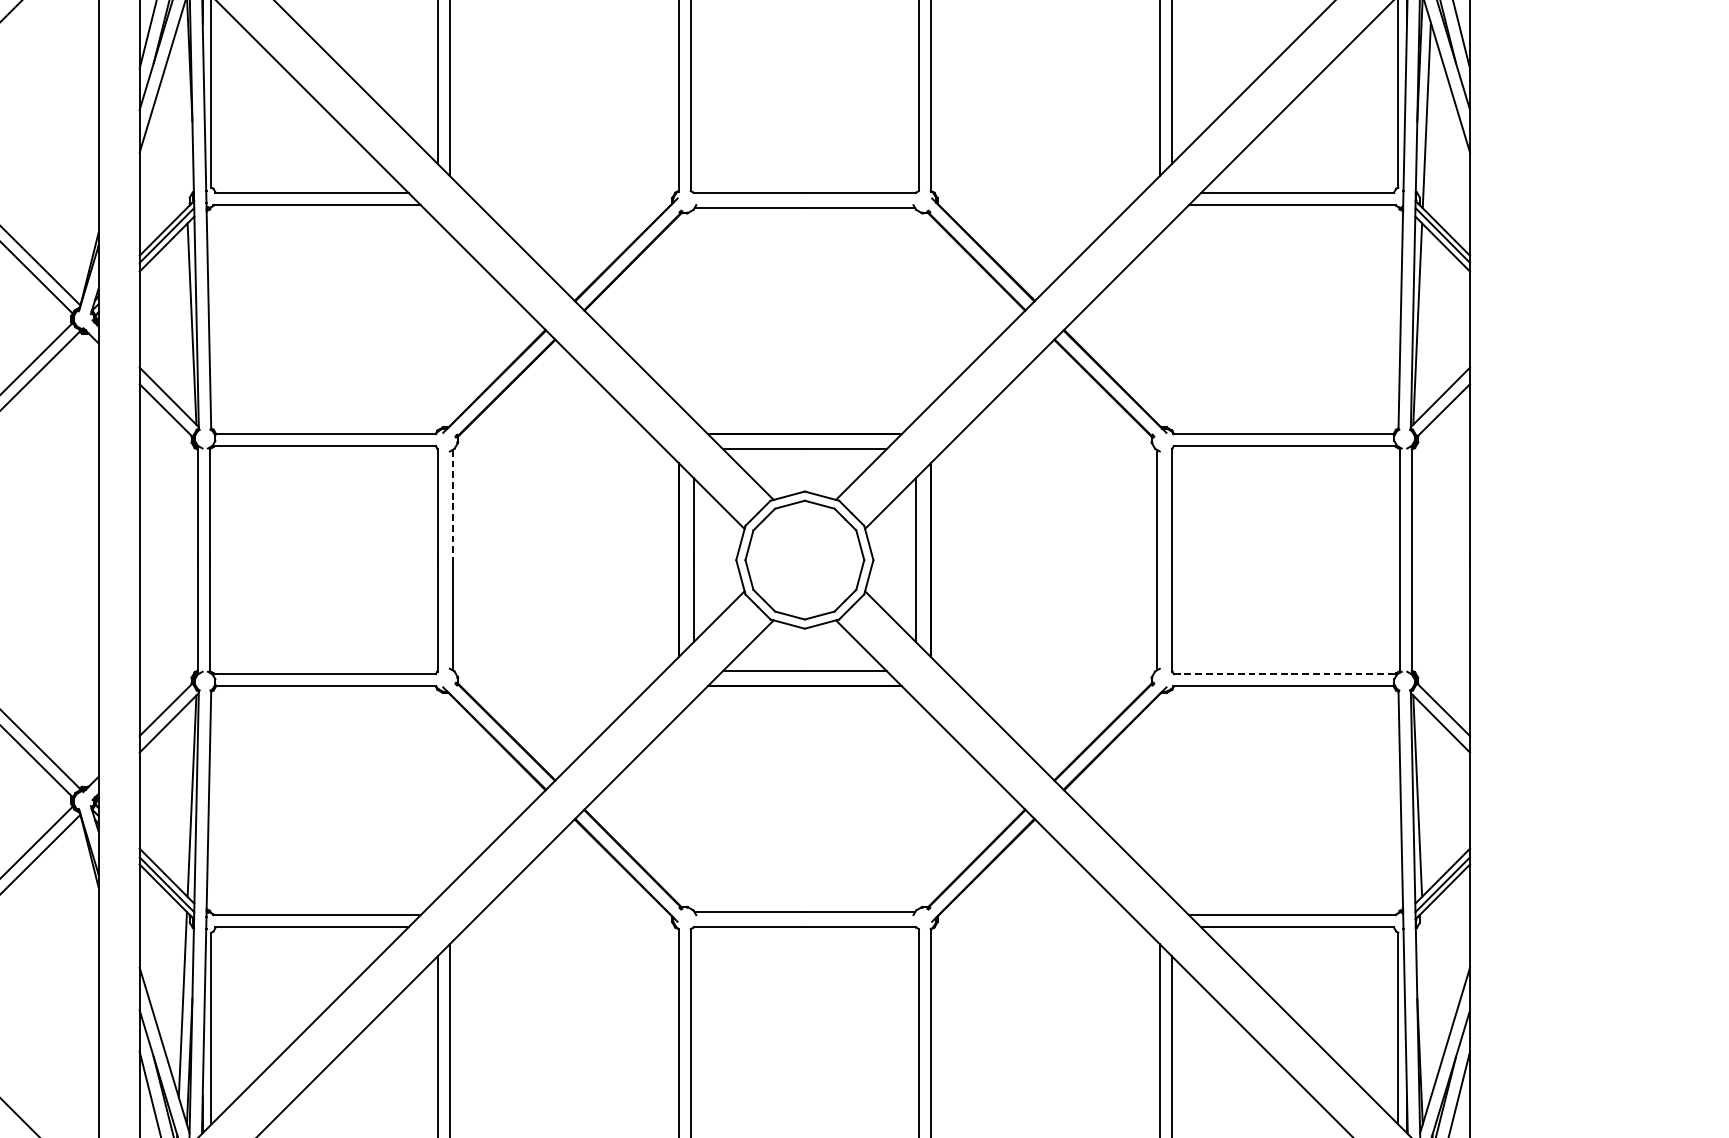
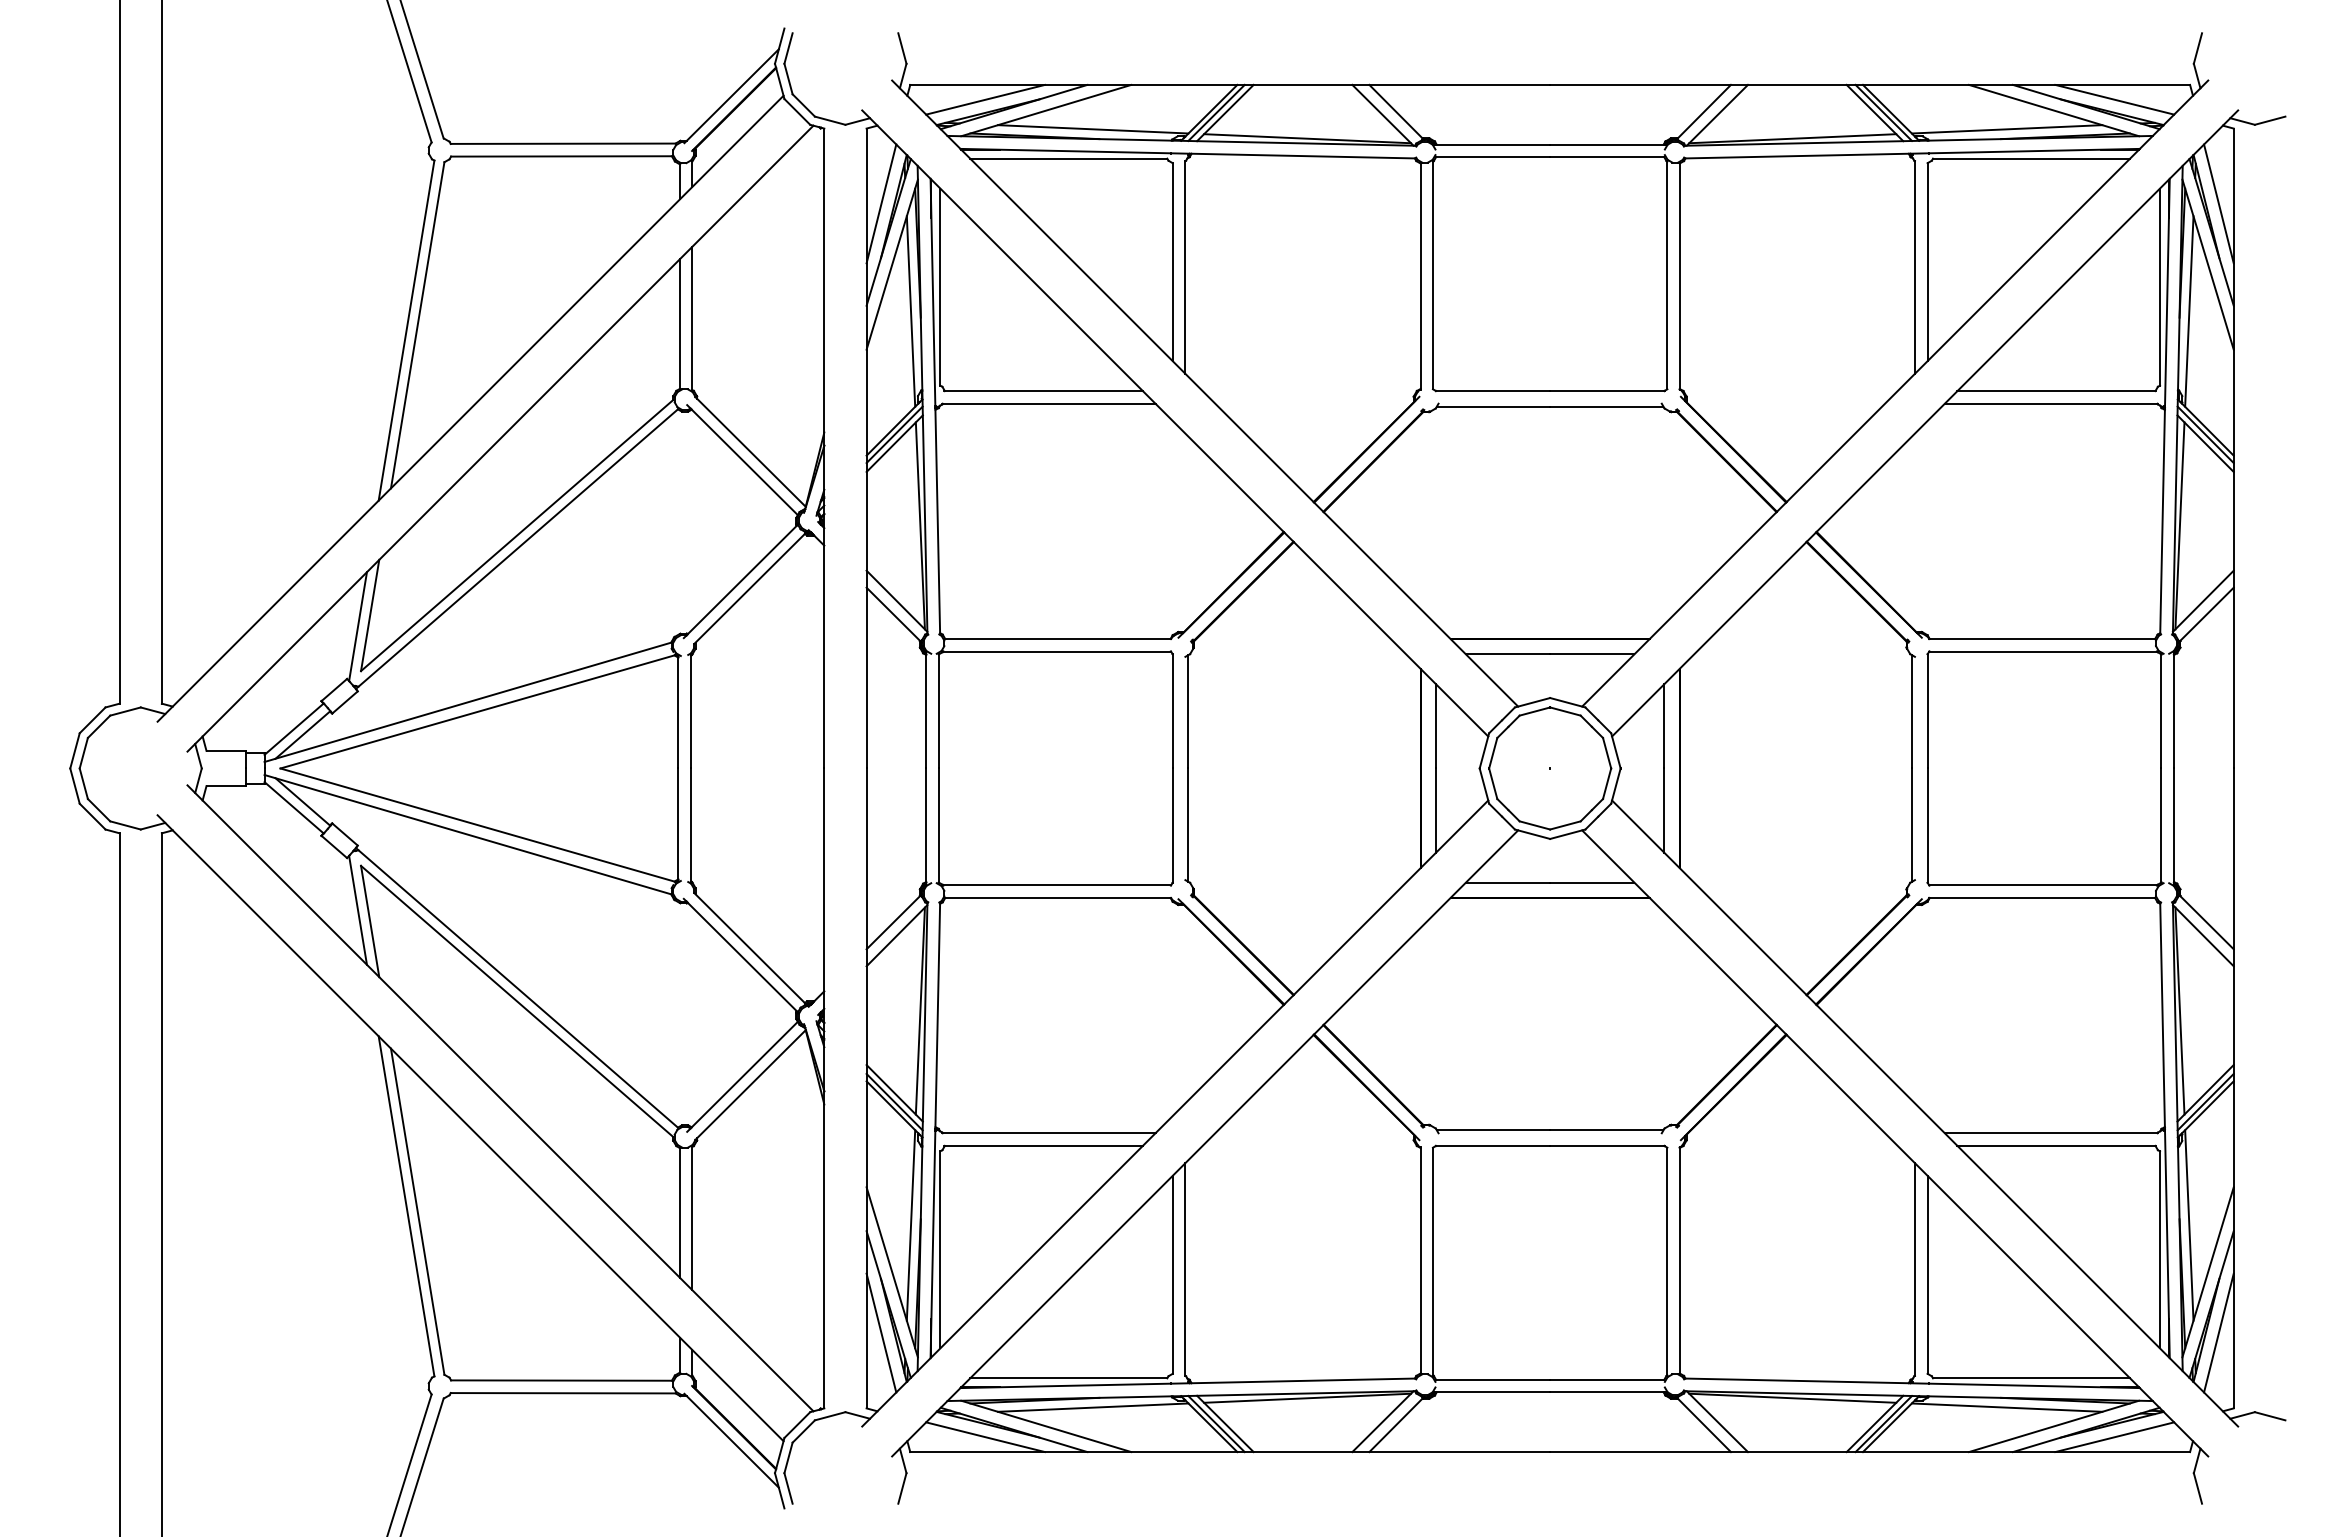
line: (182, 115) -> (910, 311), added
line: (452, 504) -> (1188, 711), dashed -> solid
line: (1284, 673) -> (2043, 885), dashed -> solid
line: (1426, 1004) -> (2189, 1225), added

